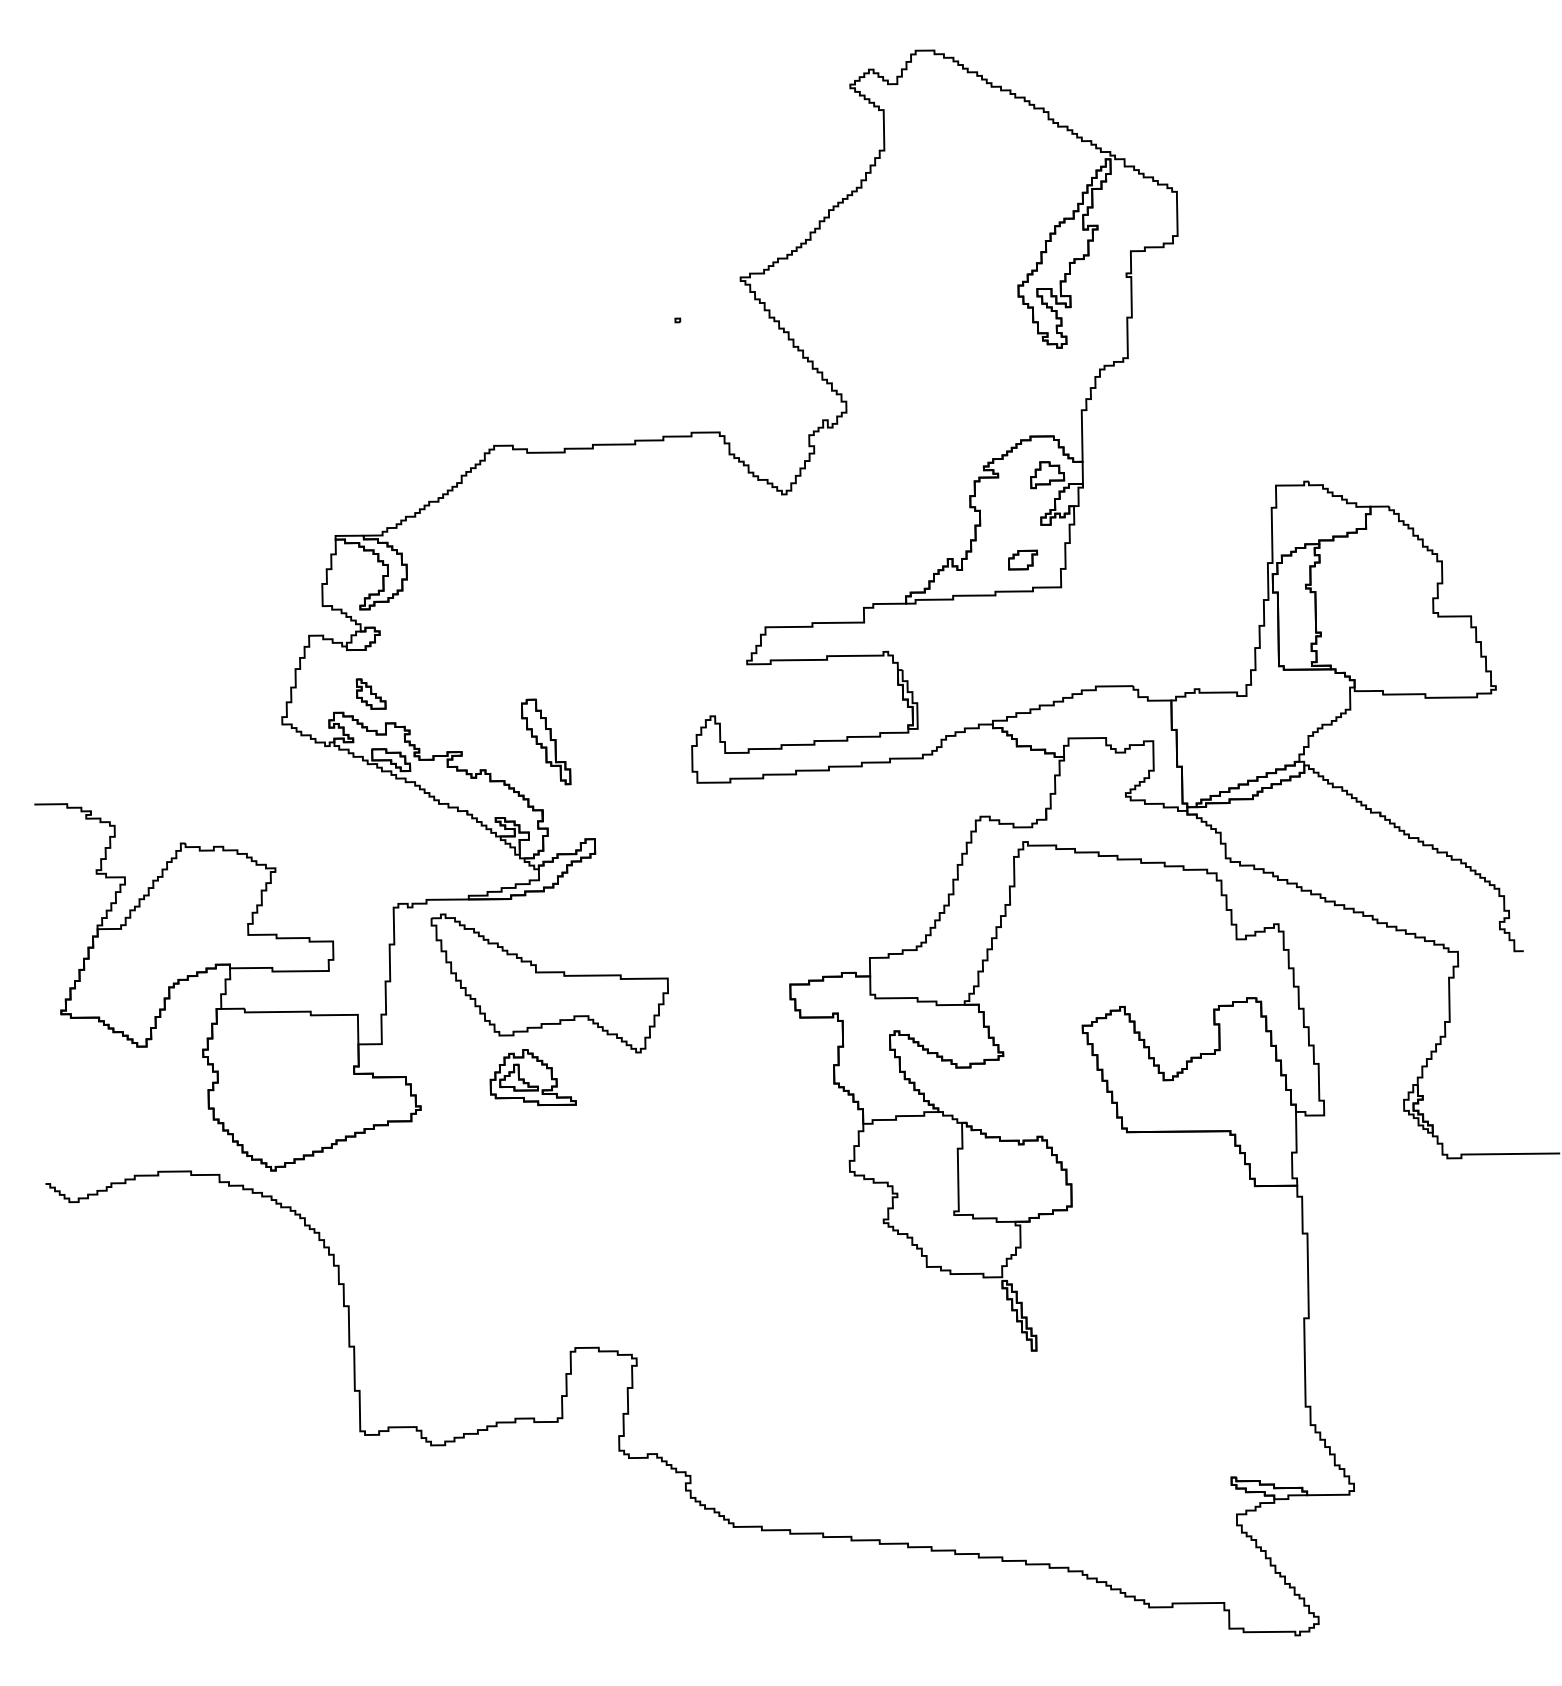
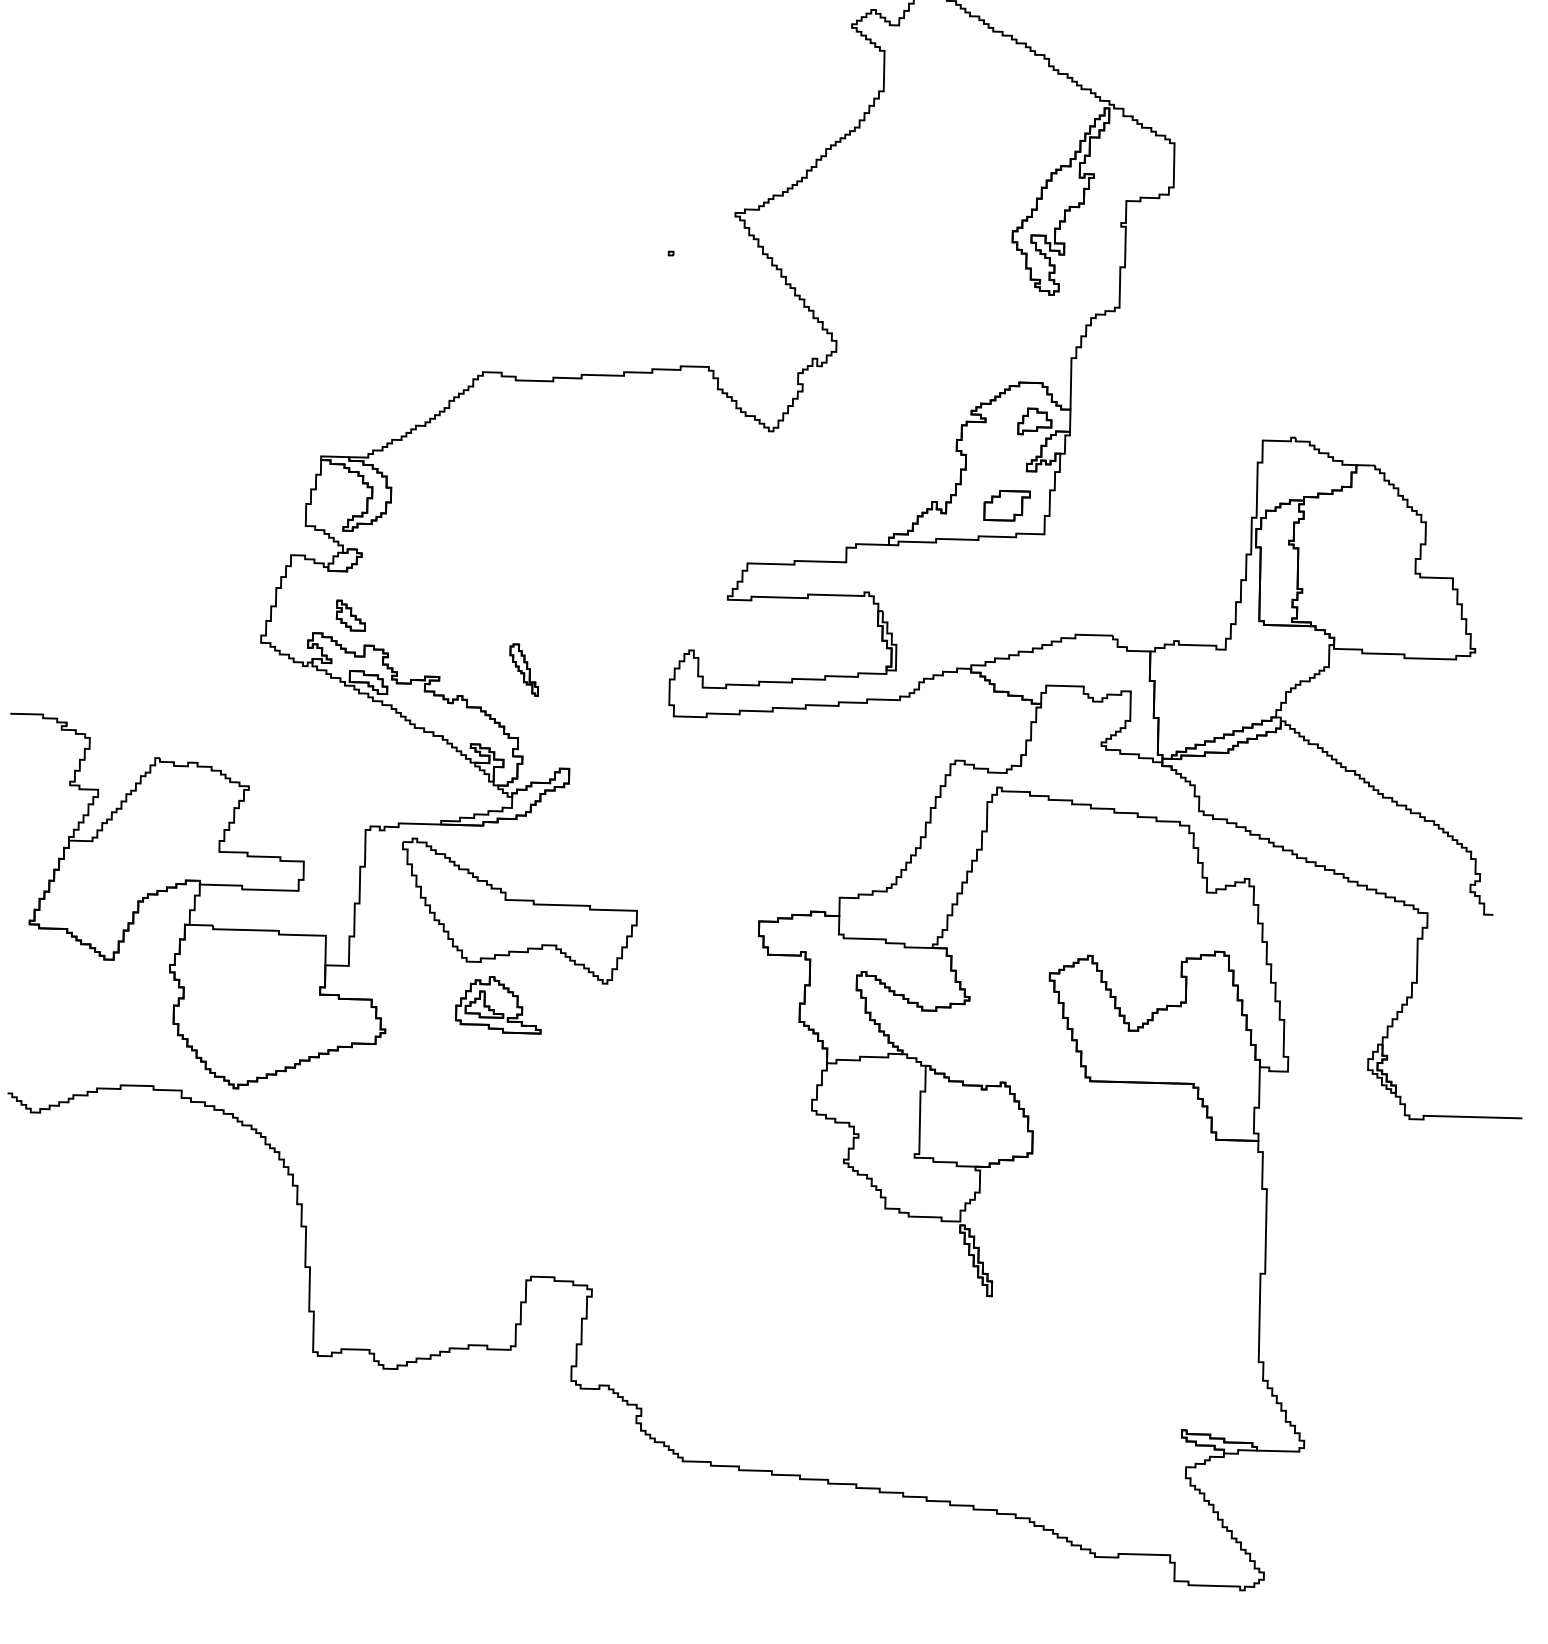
part: (1023, 559) -> (1007, 505), size x1.6
part: (546, 741) -> (524, 669), size x0.6

